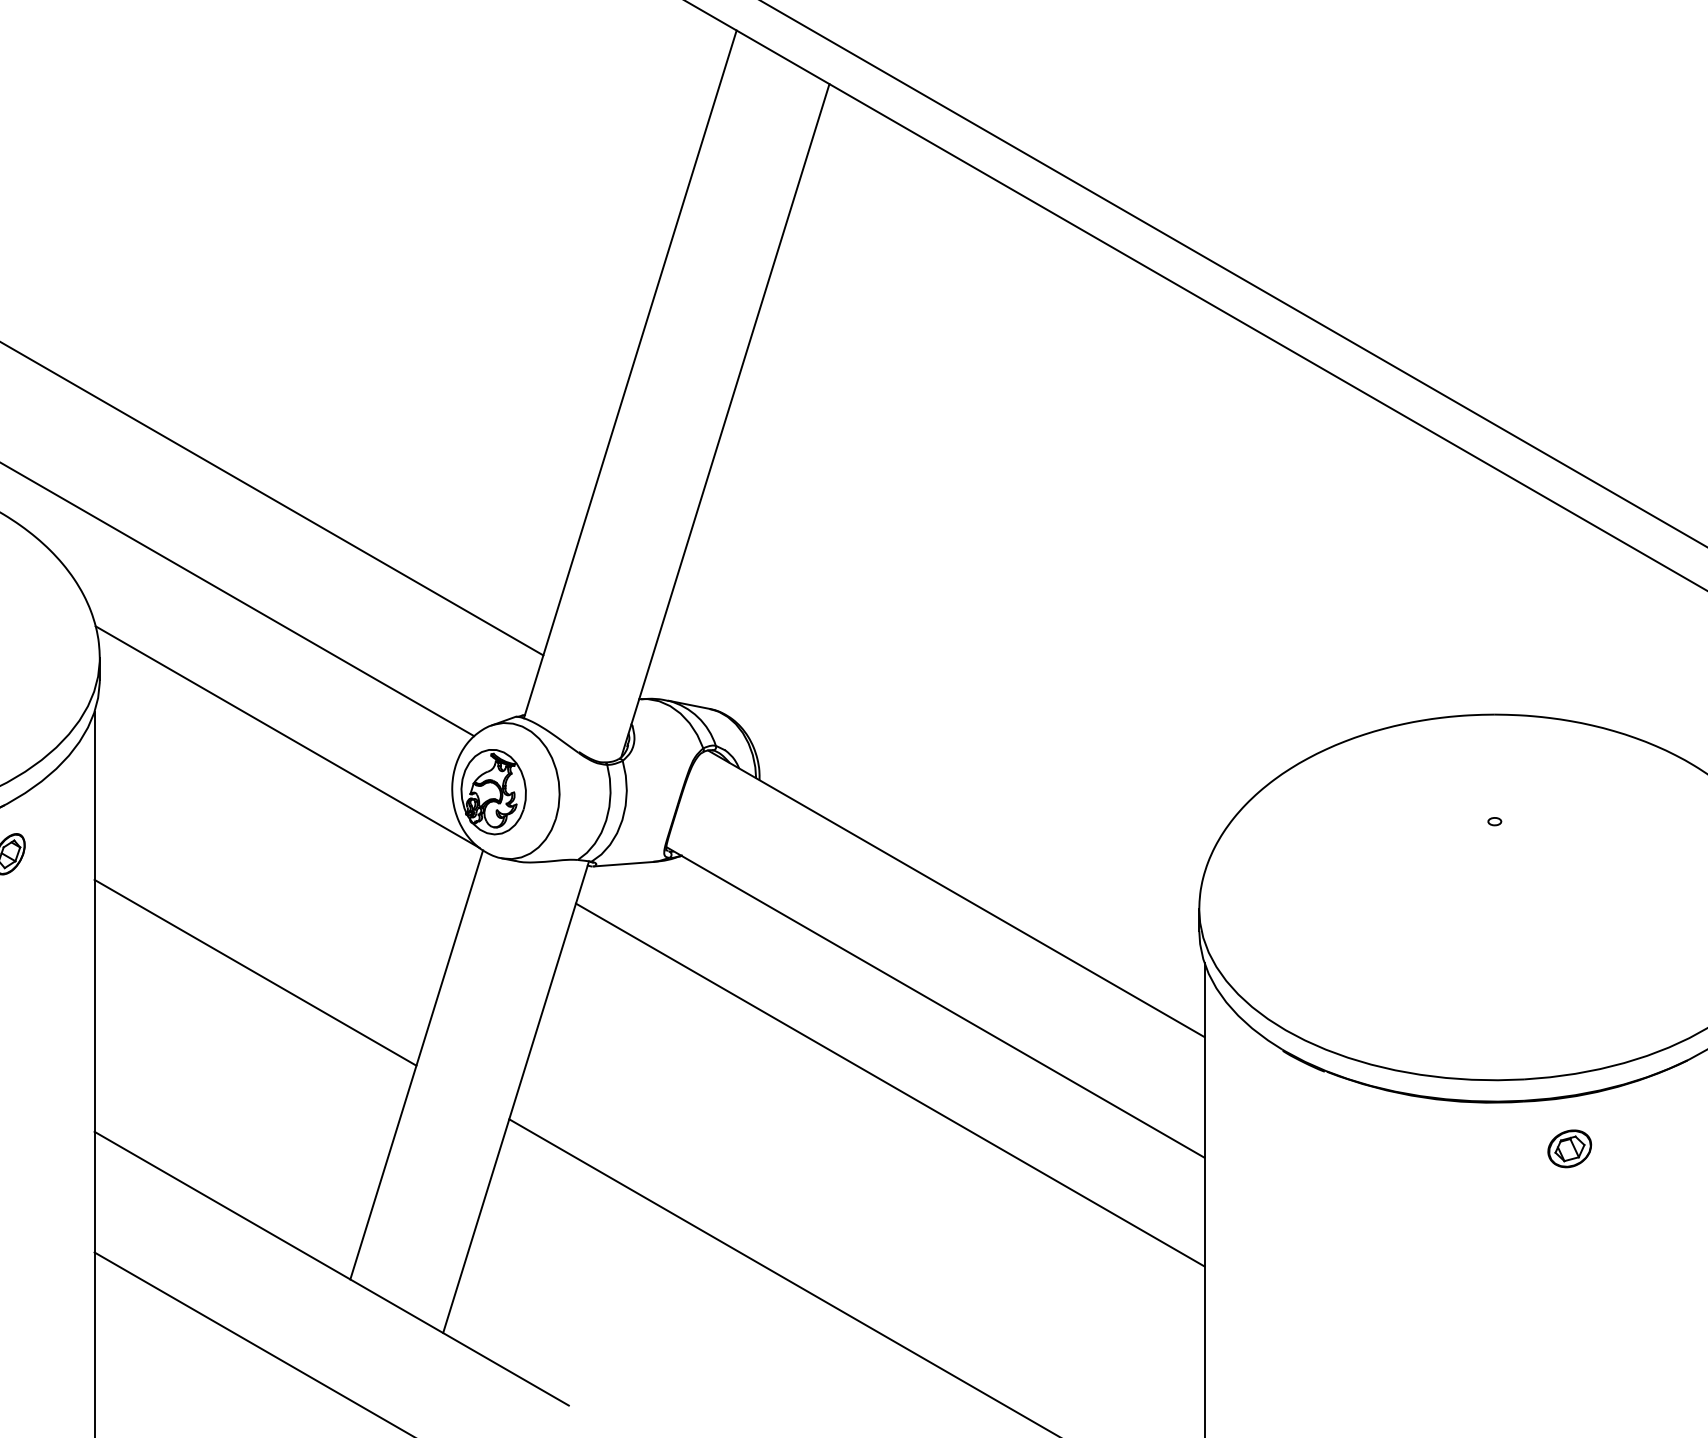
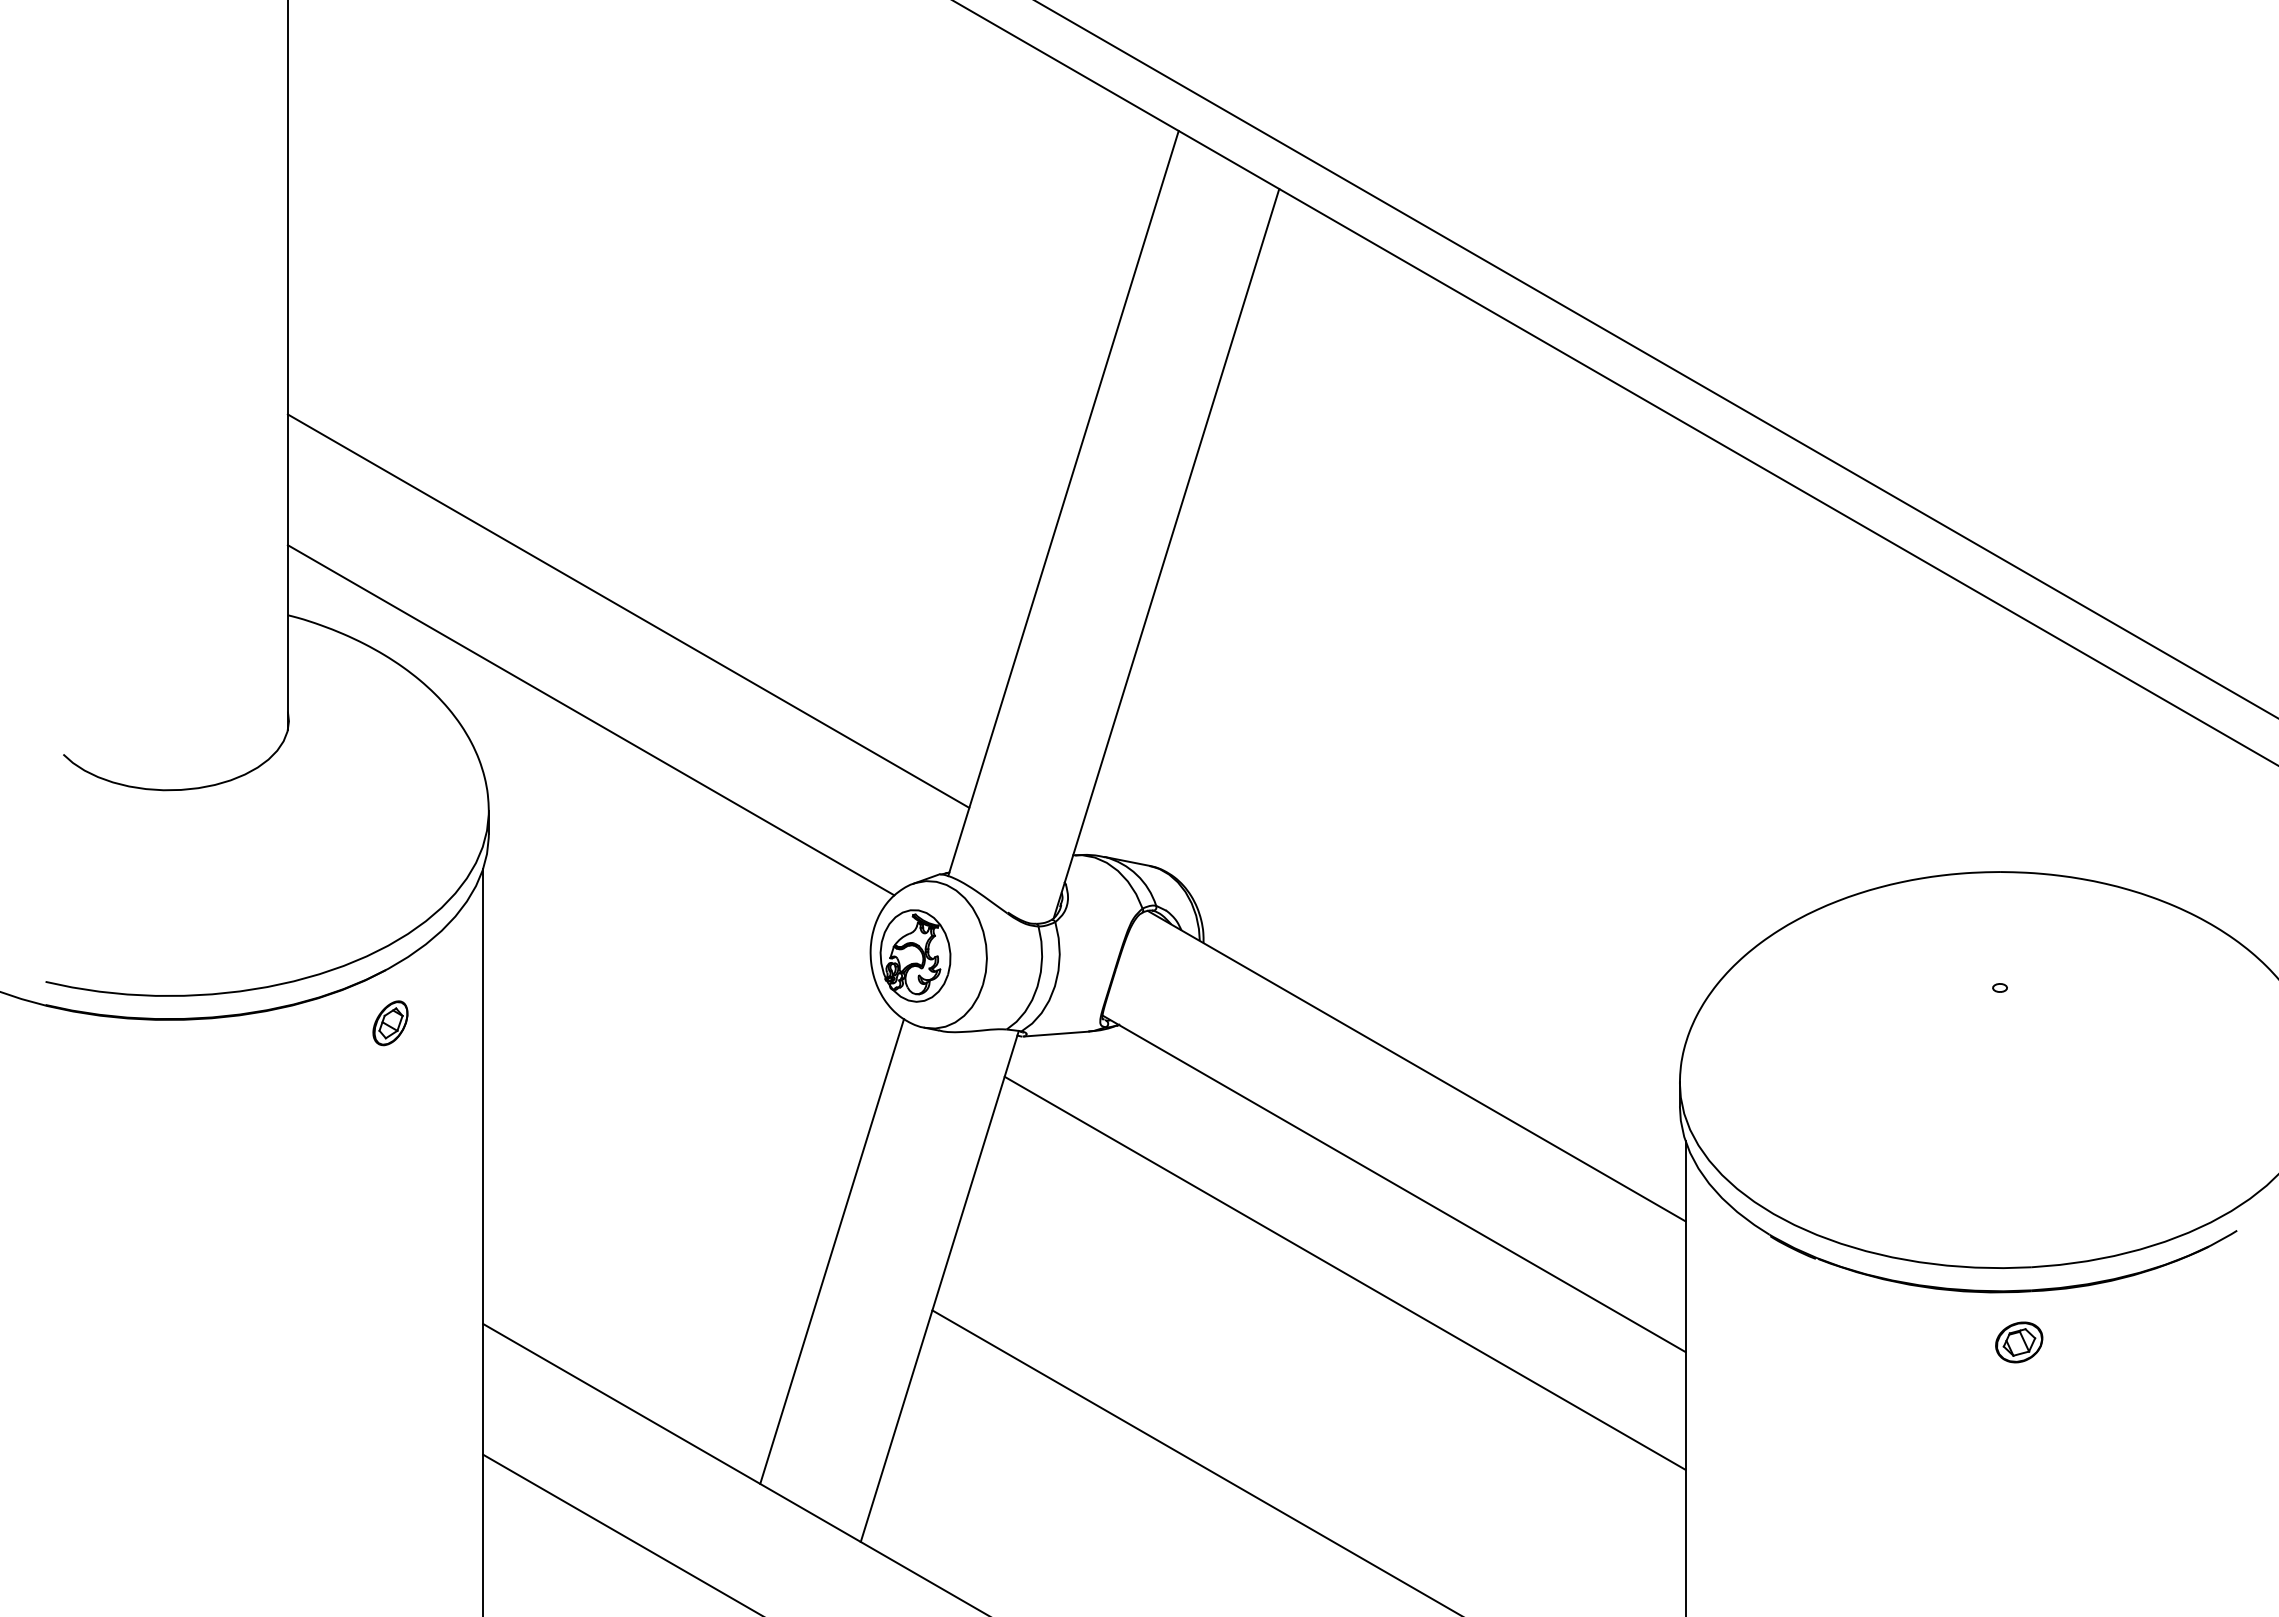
line: (287, 737) -> (692, 896), removed
line: (255, 972) -> (657, 1151), removed
part: (1570, 1148) -> (2019, 1342), moved

